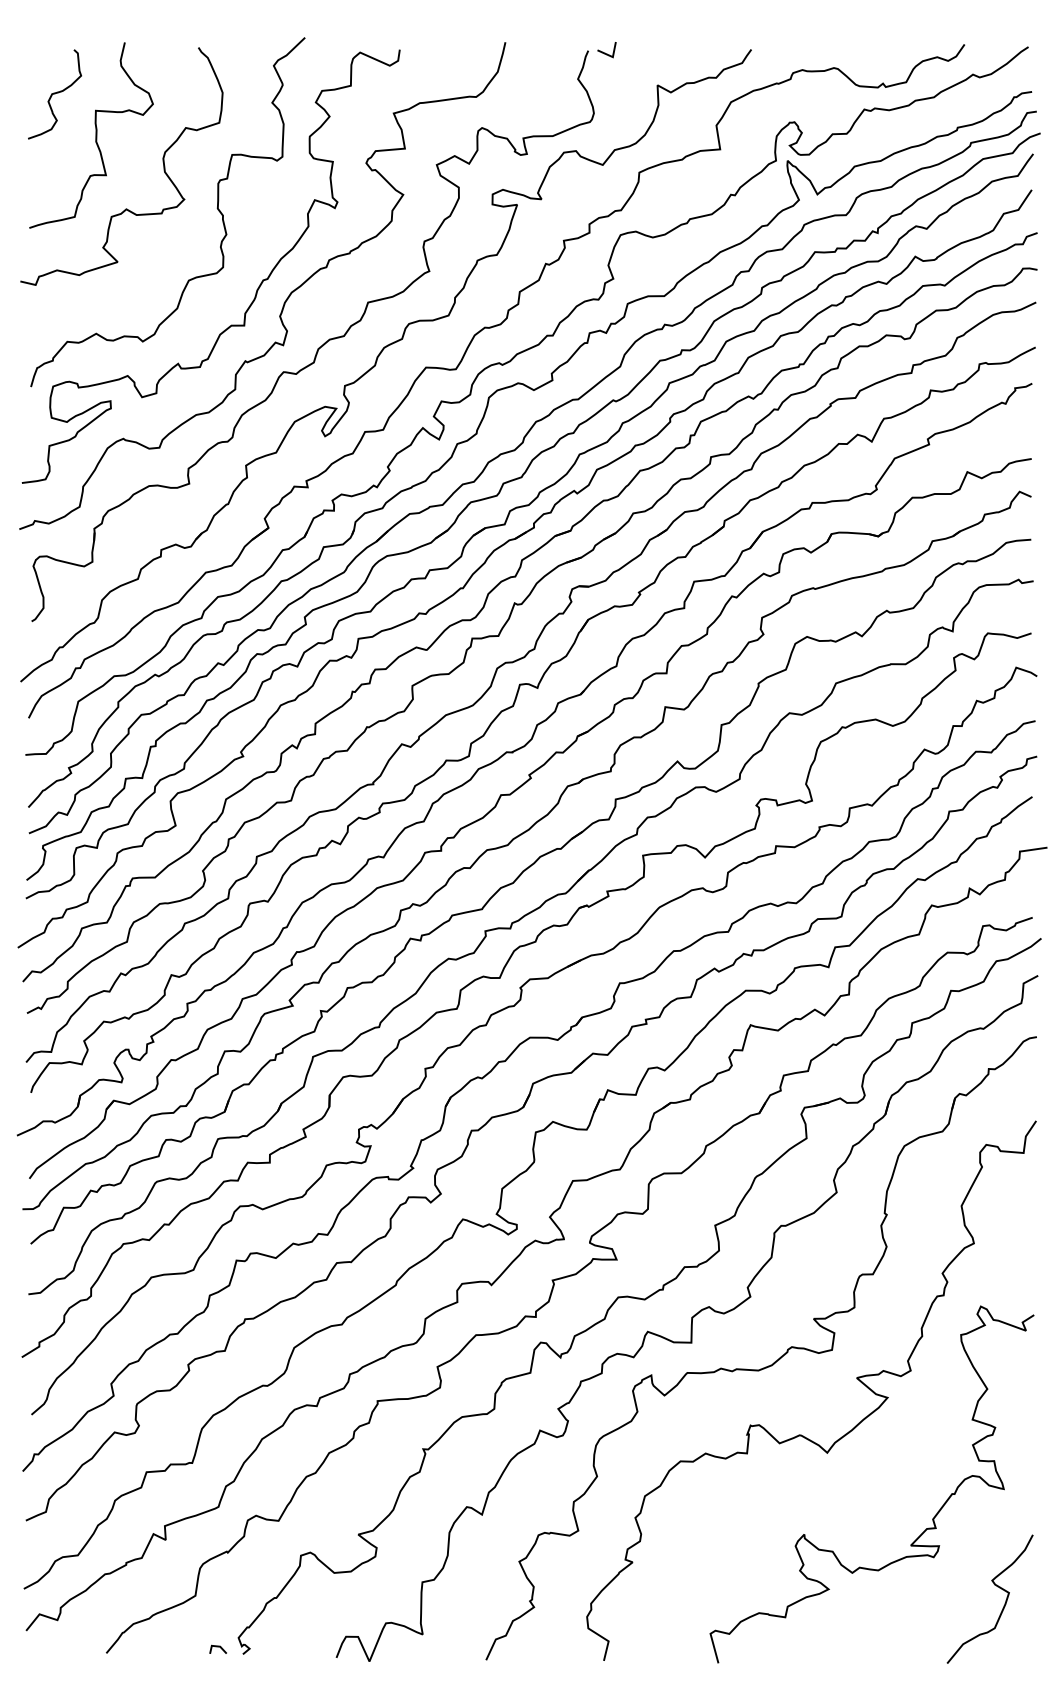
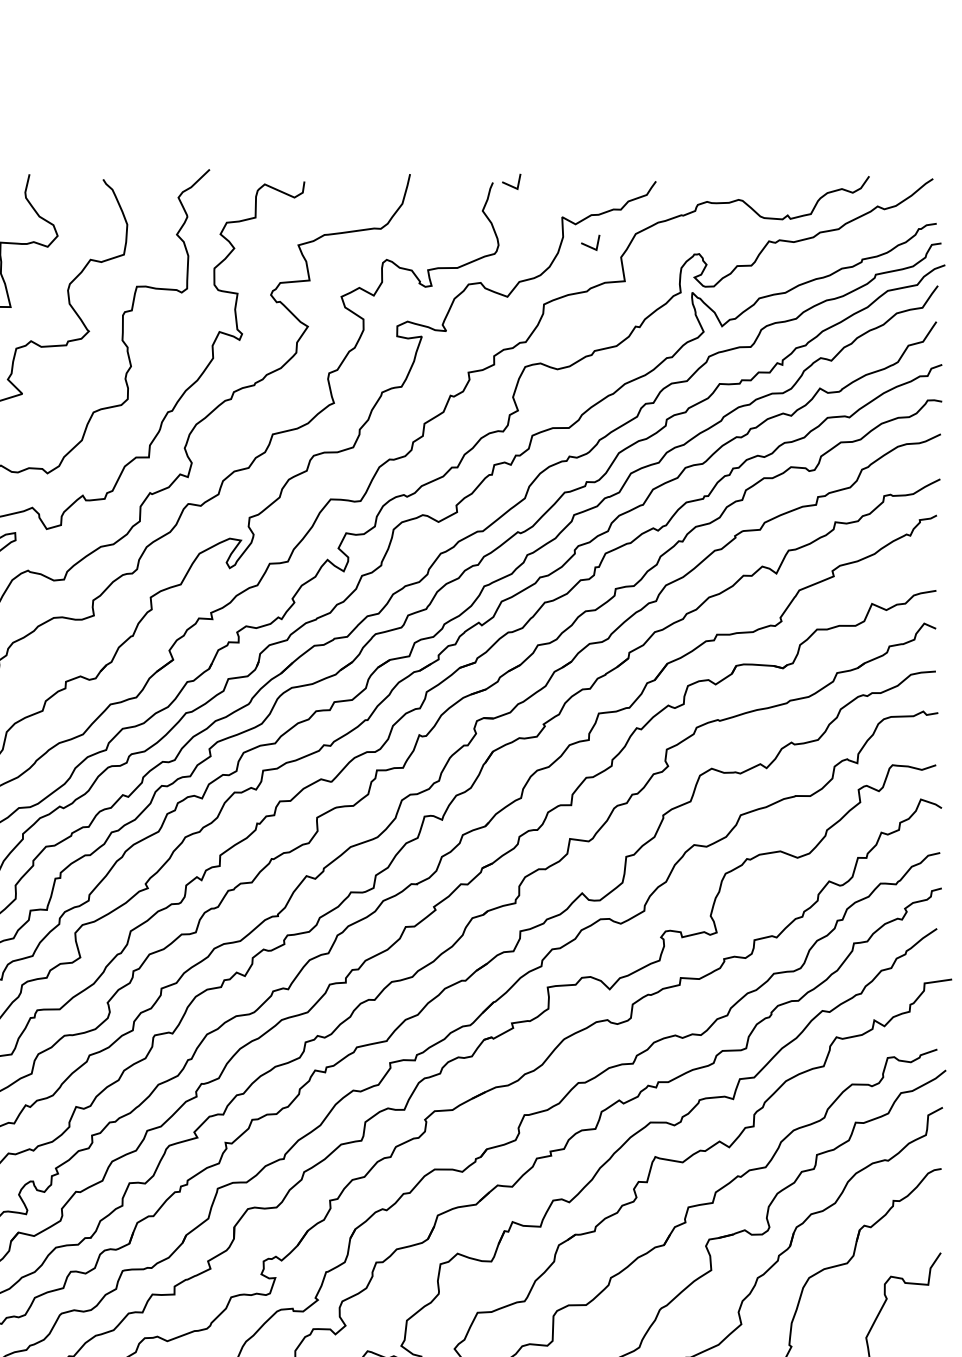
line: (684, 113) -> (589, 245), added

